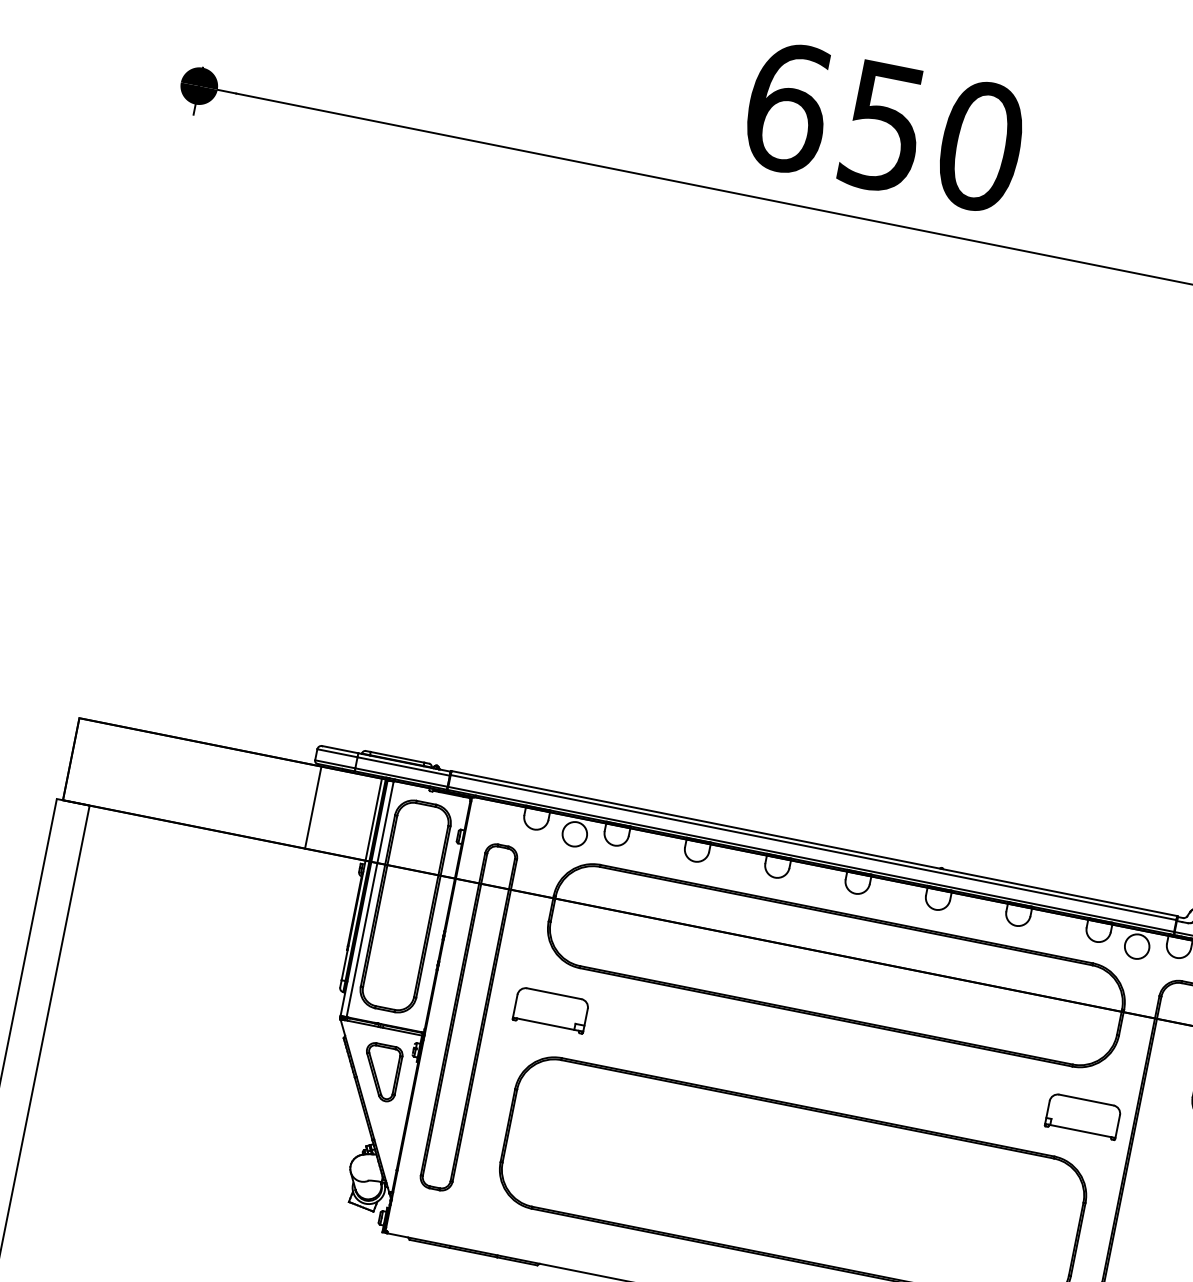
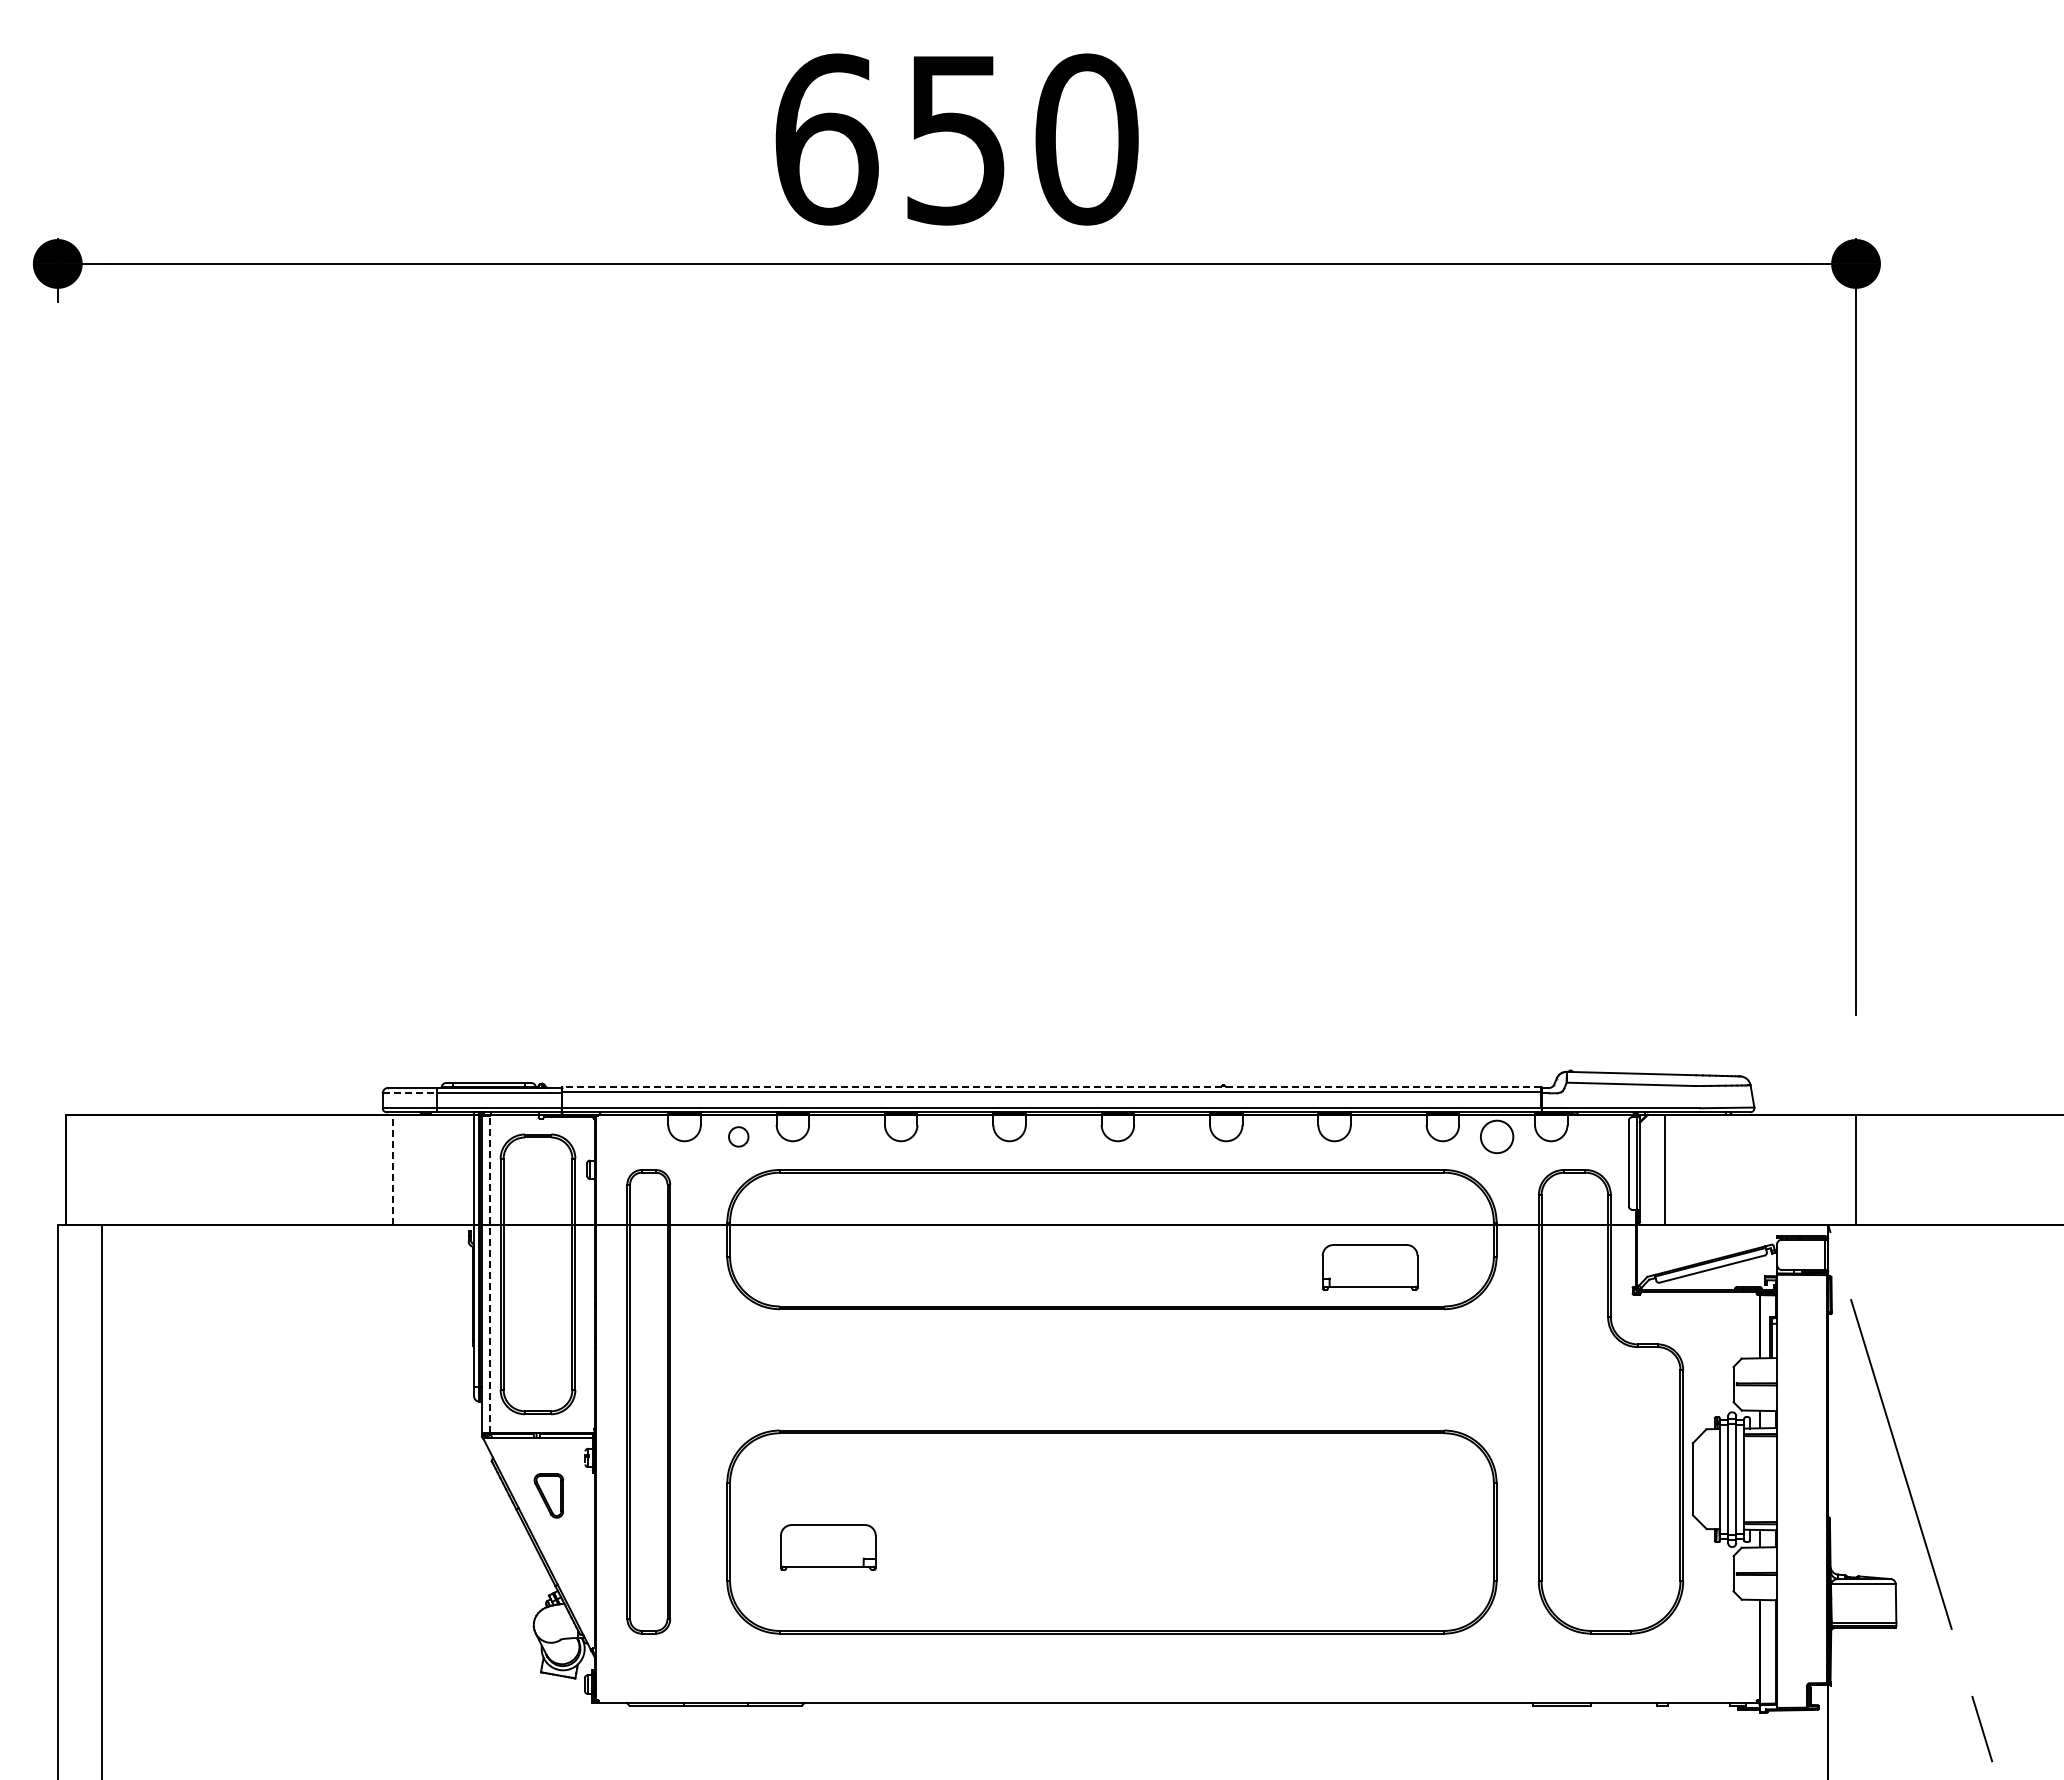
line: (337, 753) -> (410, 1093), solid -> dashed
line: (313, 807) -> (392, 1169), solid -> dashed
circle: (574, 833) -> (738, 1136), size x0.6
line: (814, 843) -> (1051, 1086), solid -> dashed
line: (370, 899) -> (490, 1274), solid -> dashed
part: (551, 1010) -> (828, 1547), moved
part: (380, 1071) -> (548, 1495), size x0.6
part: (1082, 1116) -> (1369, 1267), moved

